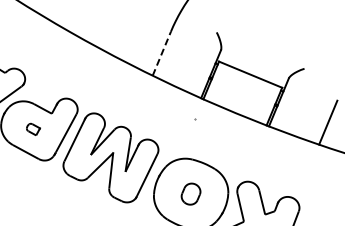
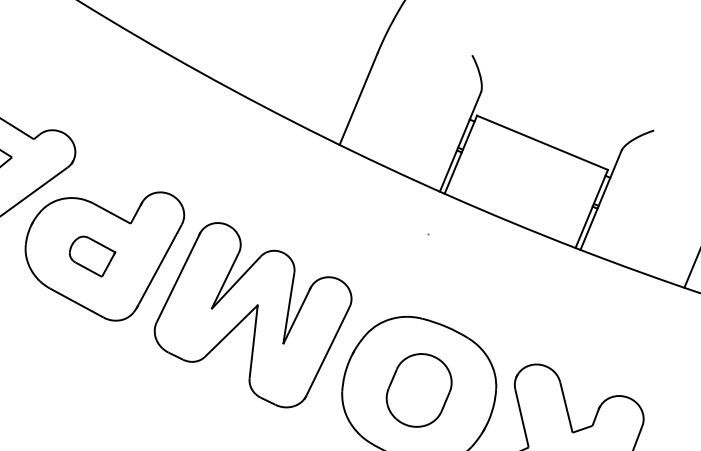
line: (161, 53) -> (357, 98), dashed -> solid
part: (33, 129) -> (92, 256), size x1.67
part: (190, 193) -> (417, 388), size x1.67

